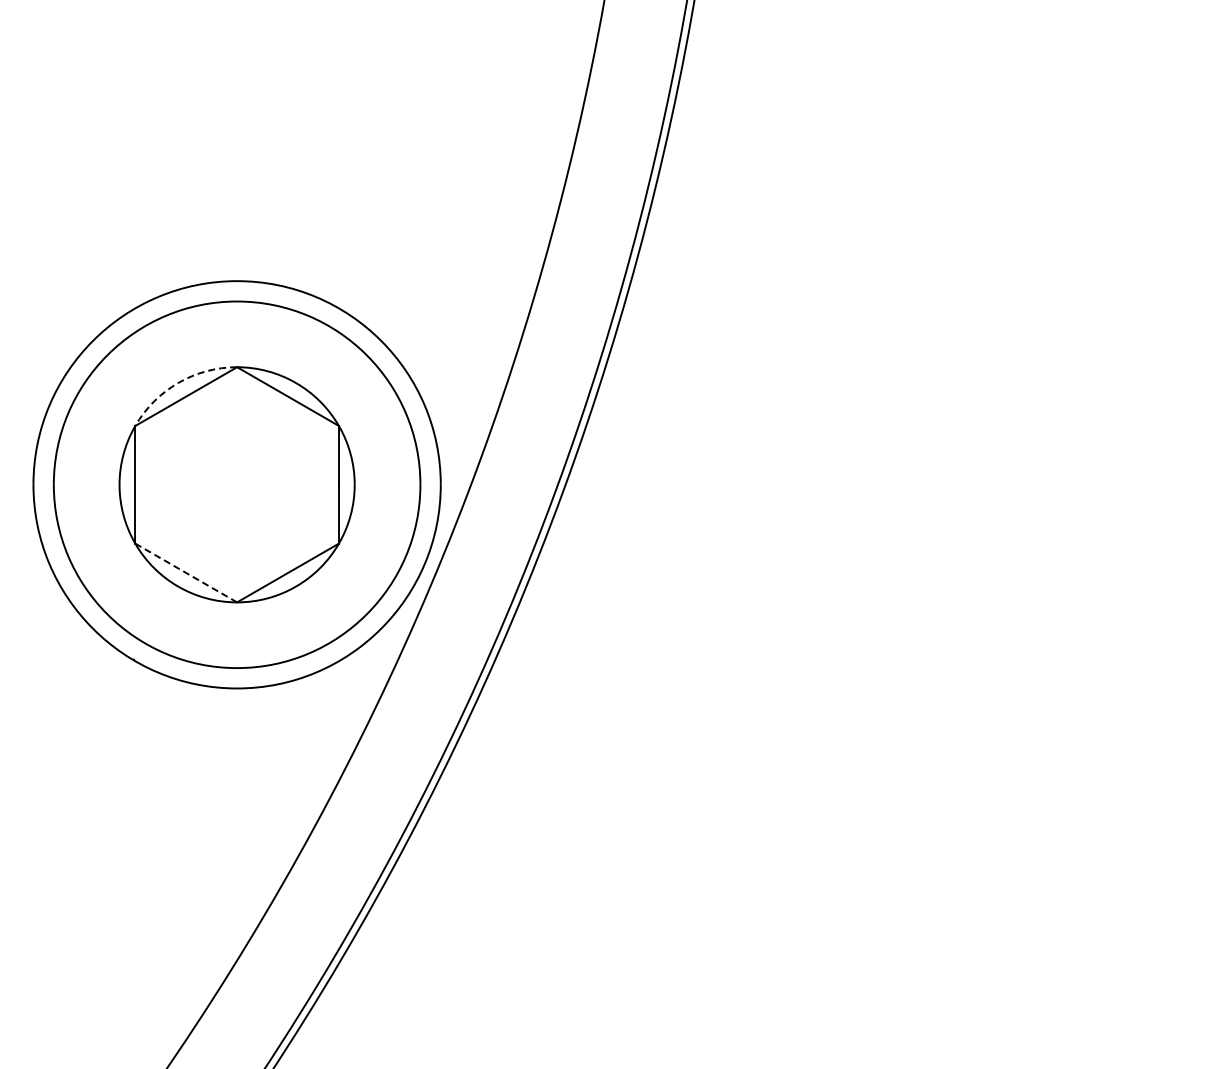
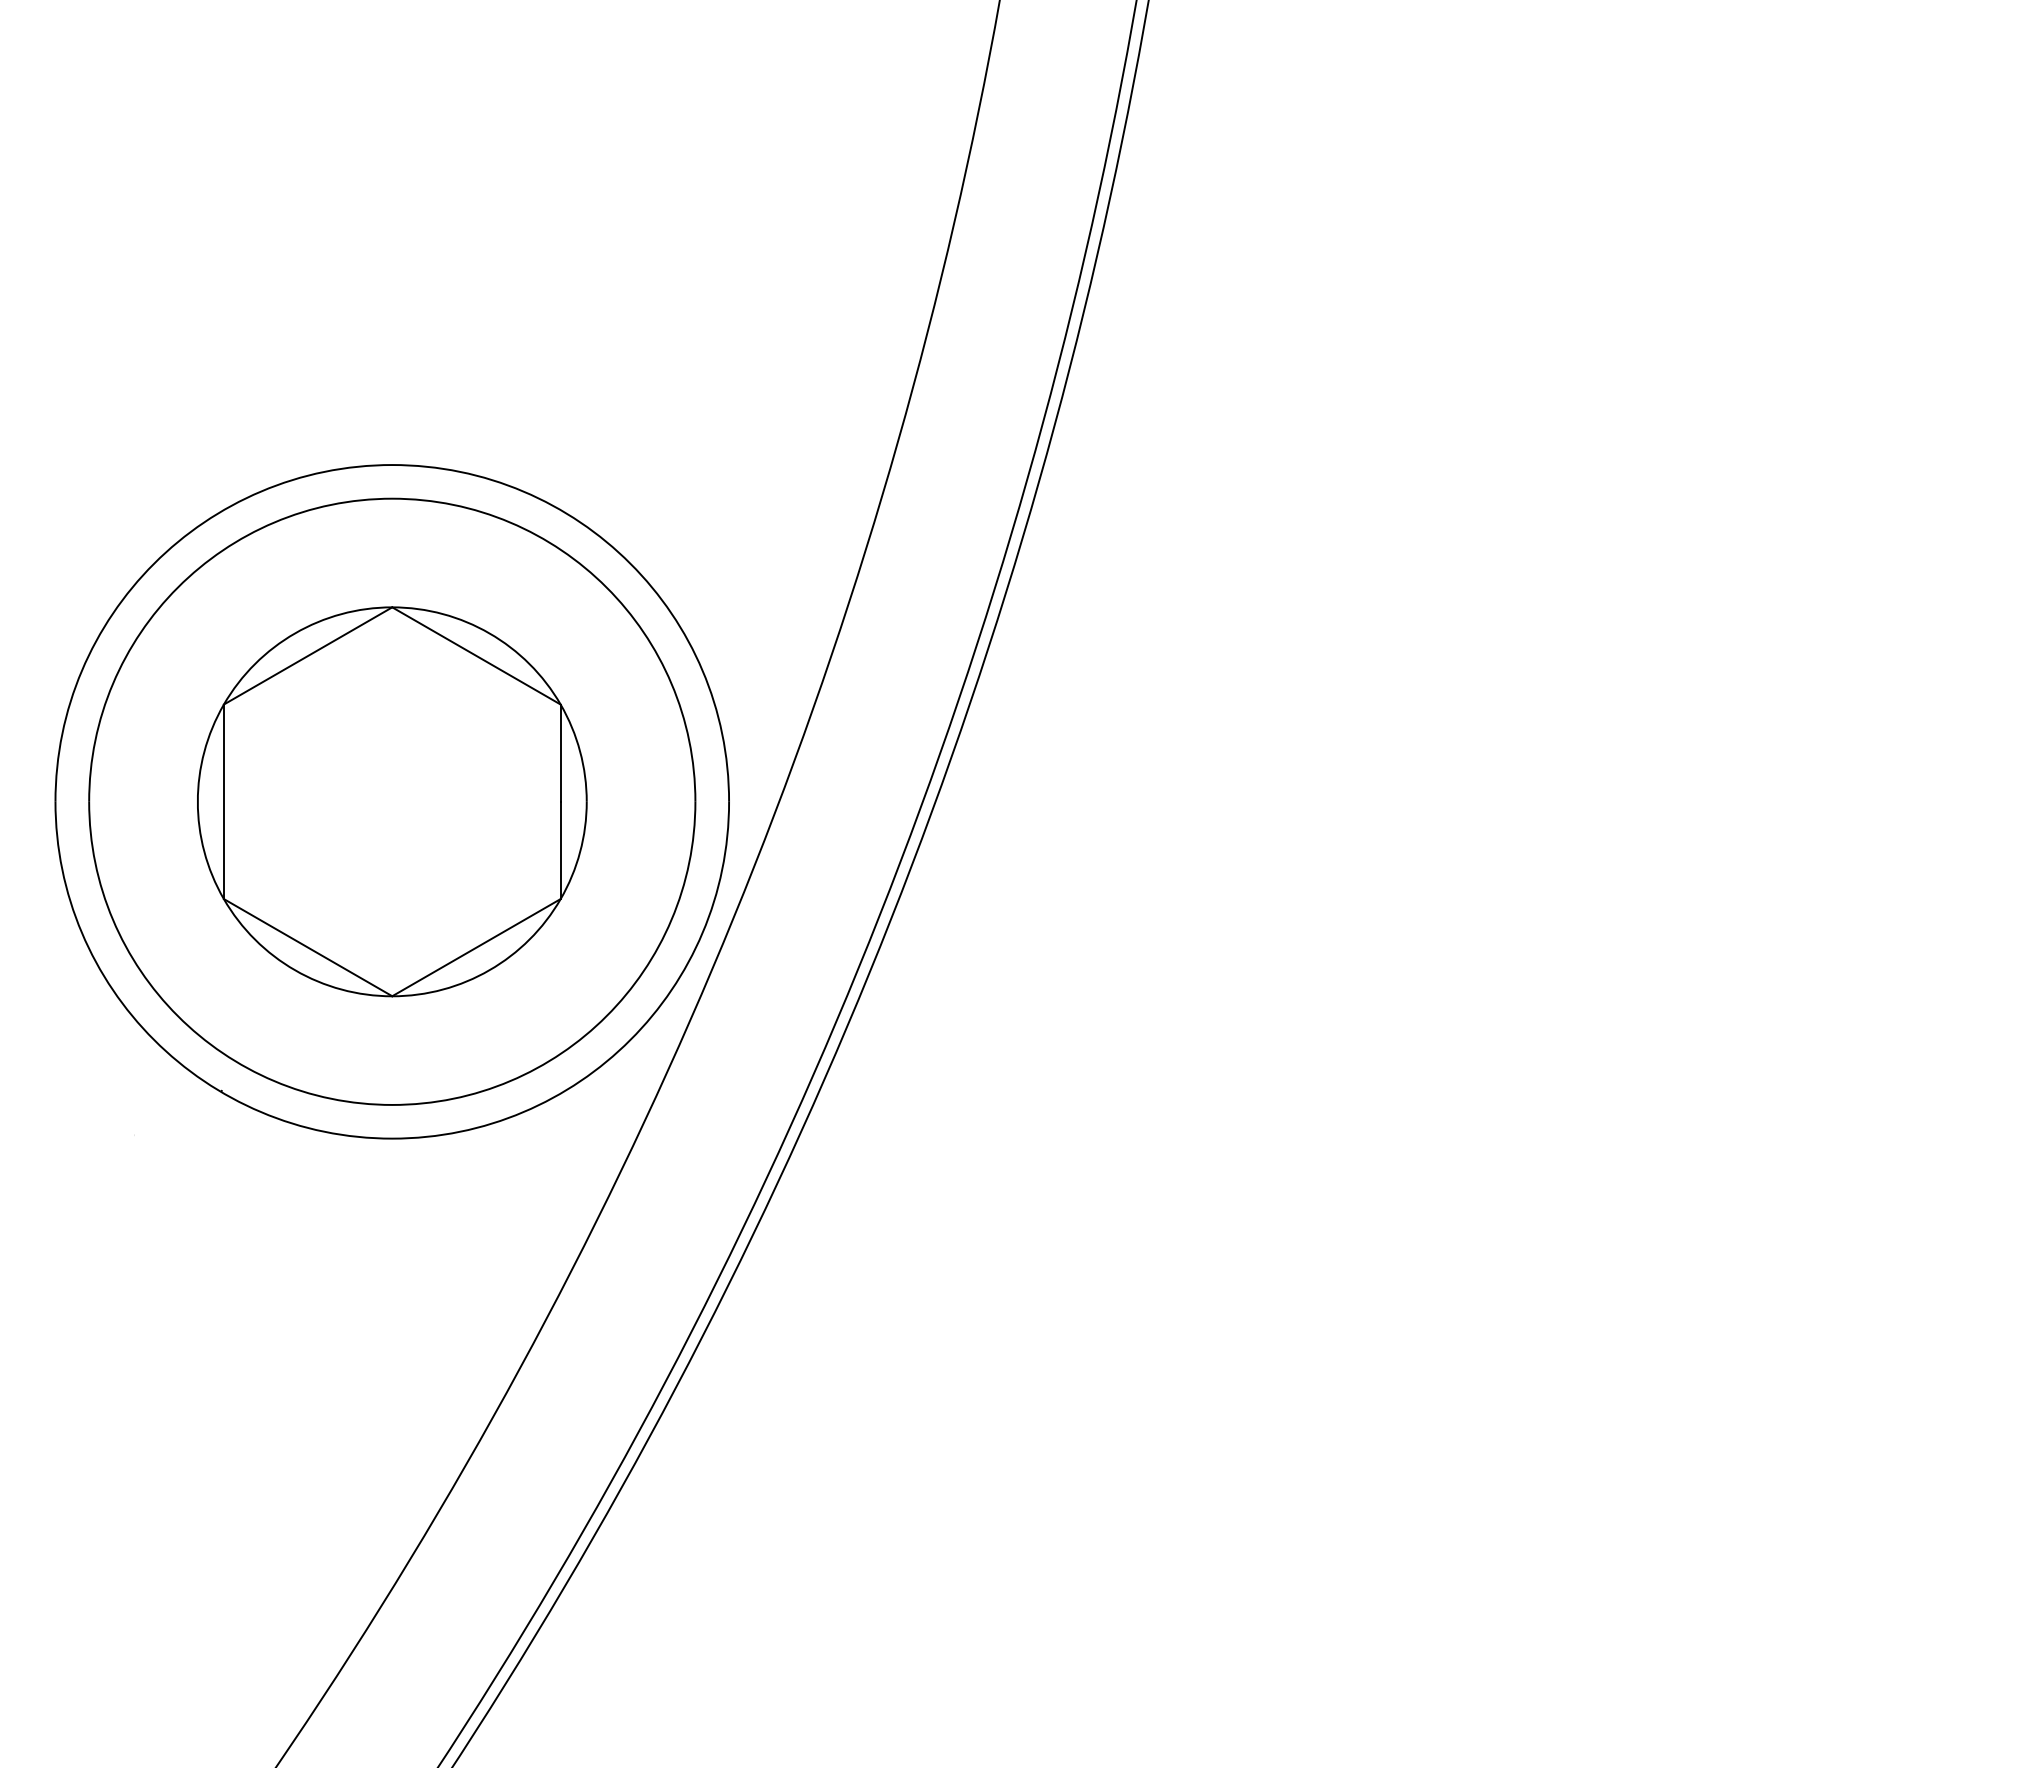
arc: (178, 382) -> (295, 632), dashed -> solid
line: (186, 572) -> (308, 946), dashed -> solid

